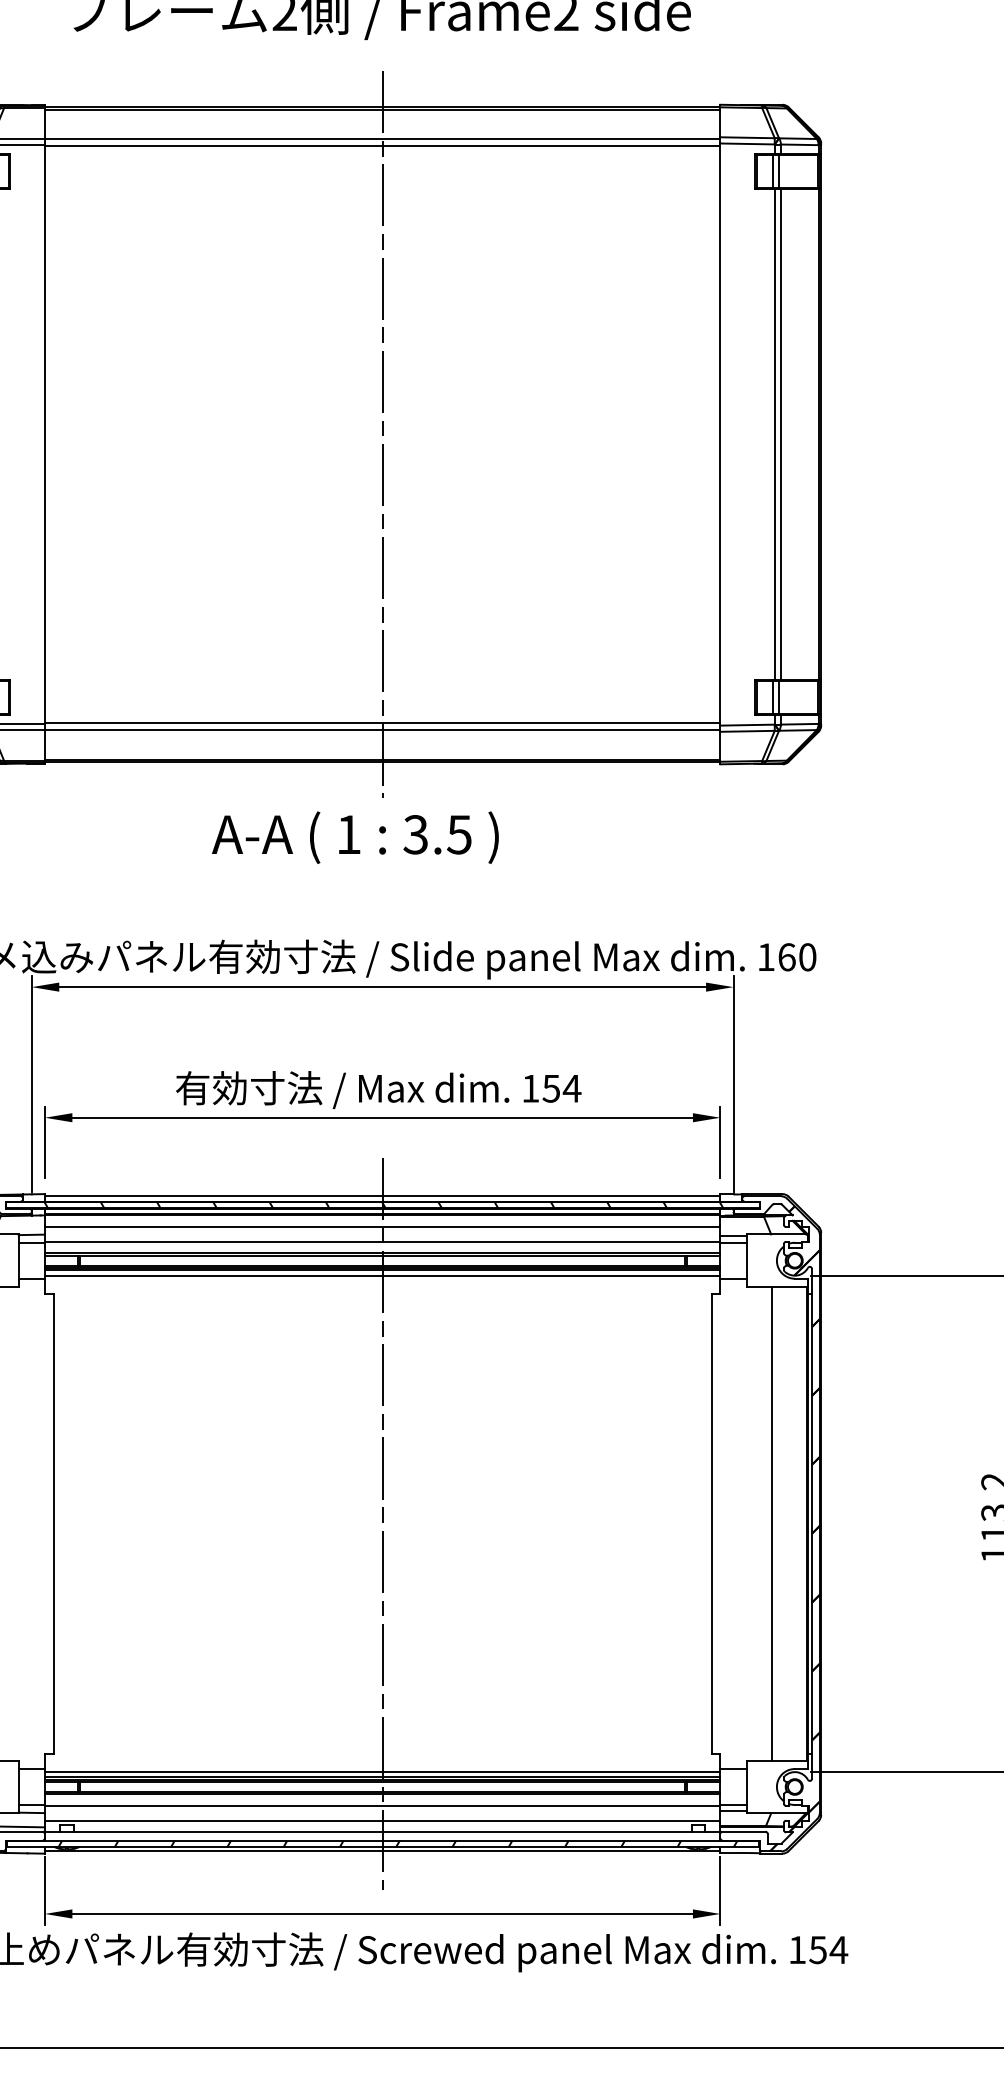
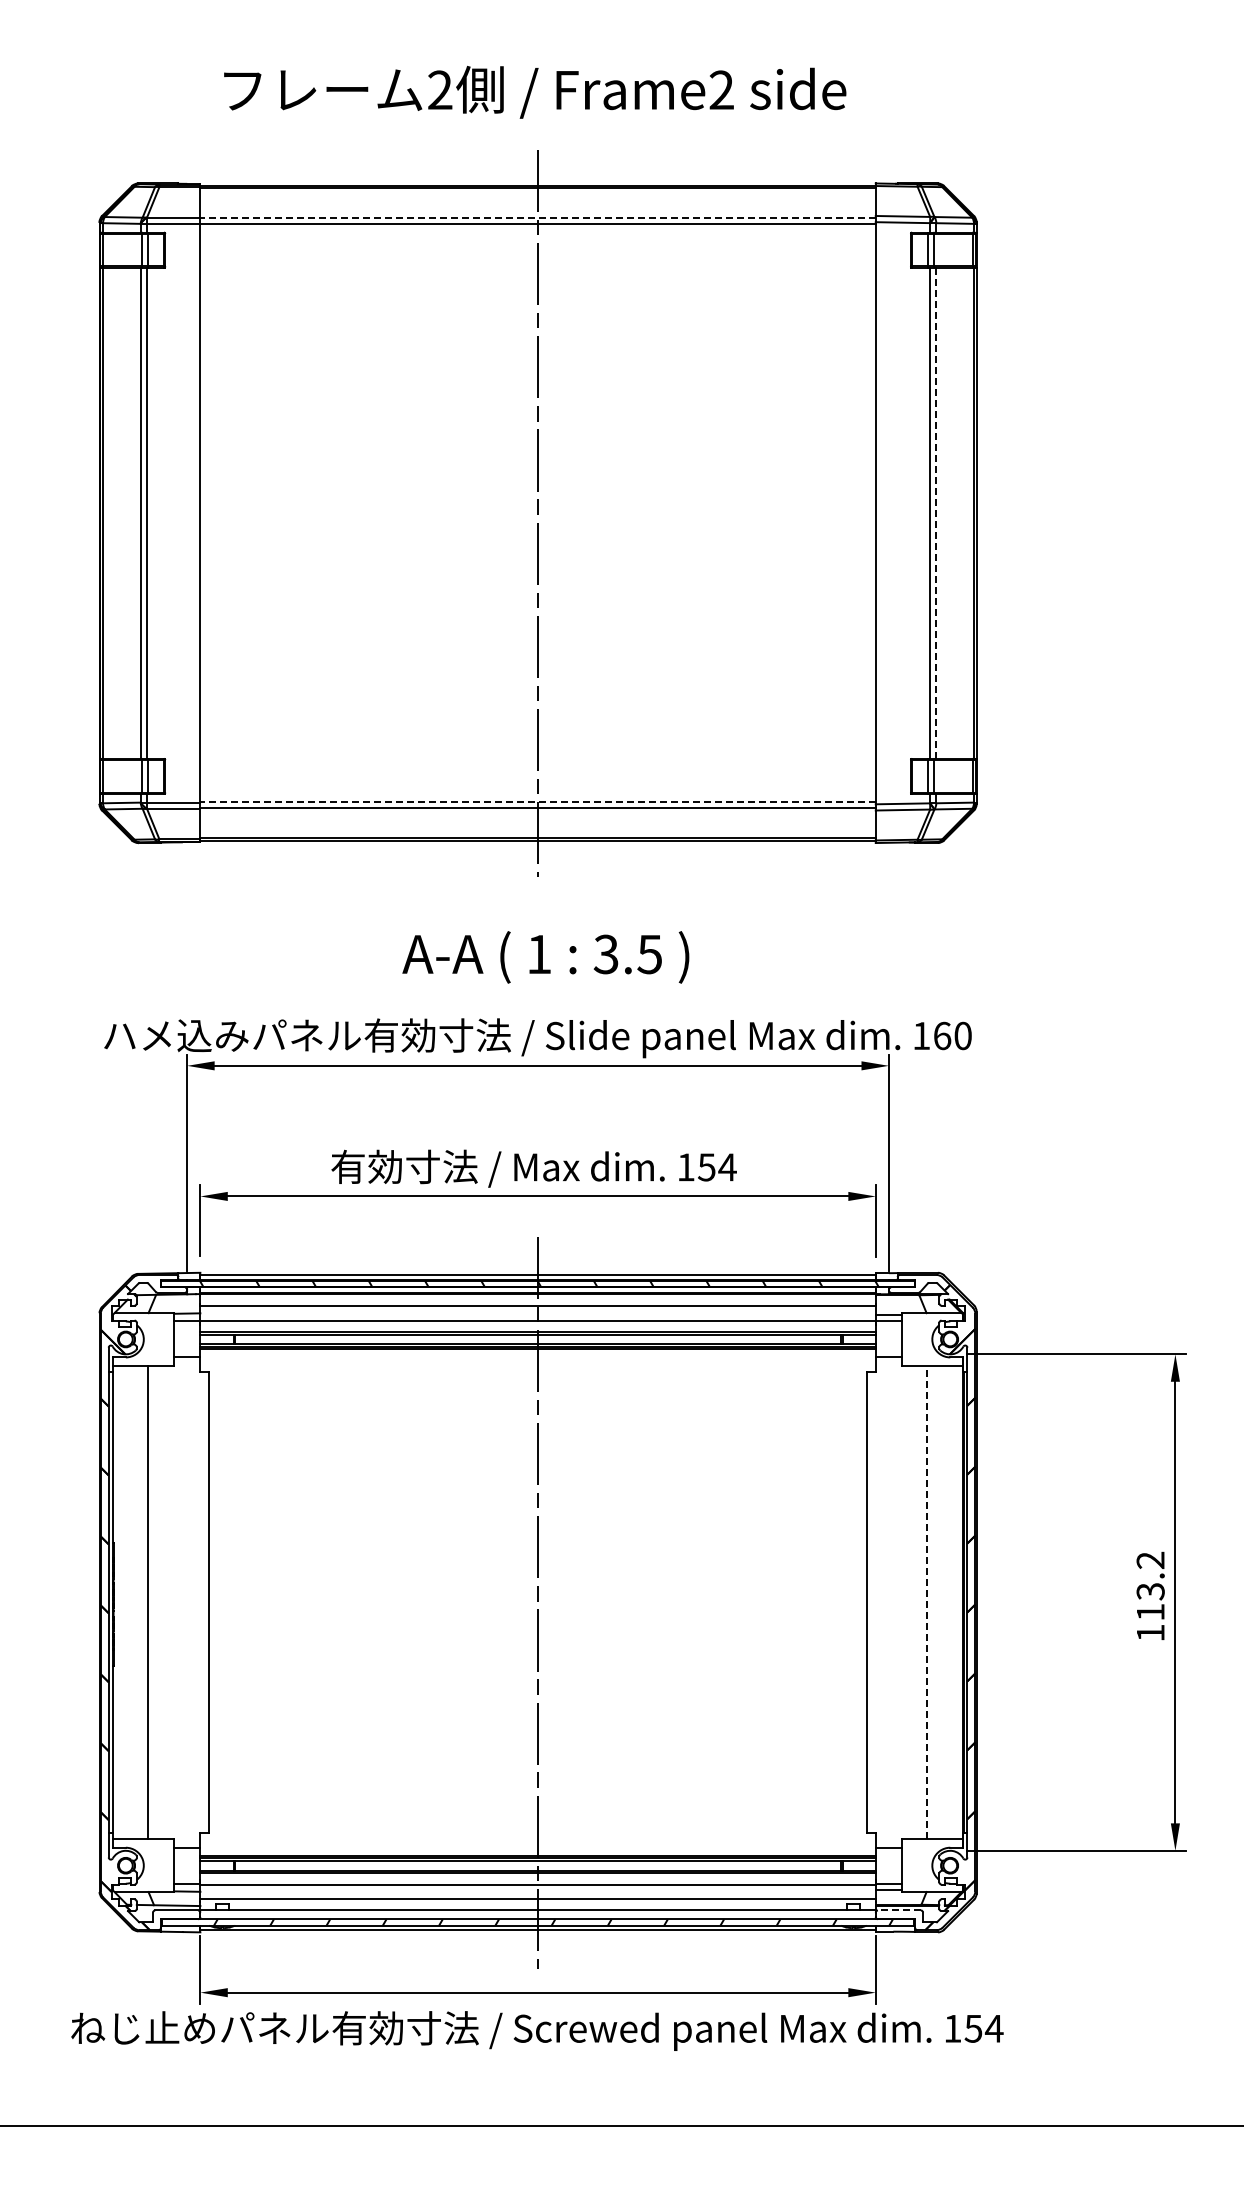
line: (383, 139) -> (538, 218), solid -> dashed
line: (781, 434) -> (936, 513), solid -> dashed
line: (383, 723) -> (538, 802), solid -> dashed
text: (355, 837) -> (545, 957), moved
line: (382, 1275) -> (537, 1354), removed
line: (772, 1523) -> (927, 1602), solid -> dashed
line: (382, 1771) -> (537, 1850), removed
line: (743, 1831) -> (898, 1910), solid -> dashed

